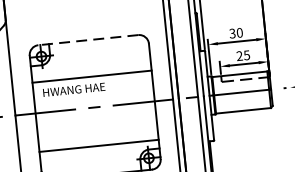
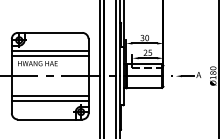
line: (87, 39) -> (49, 32), dashed -> solid
line: (90, 69) -> (49, 51), added
line: (97, 137) -> (49, 95), added

